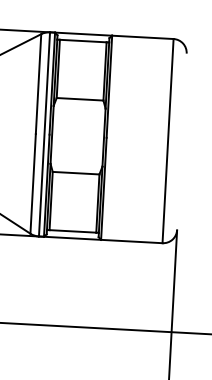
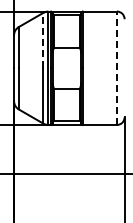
line: (38, 83) -> (43, 40), solid -> dashed
line: (167, 141) -> (116, 68), solid -> dashed

